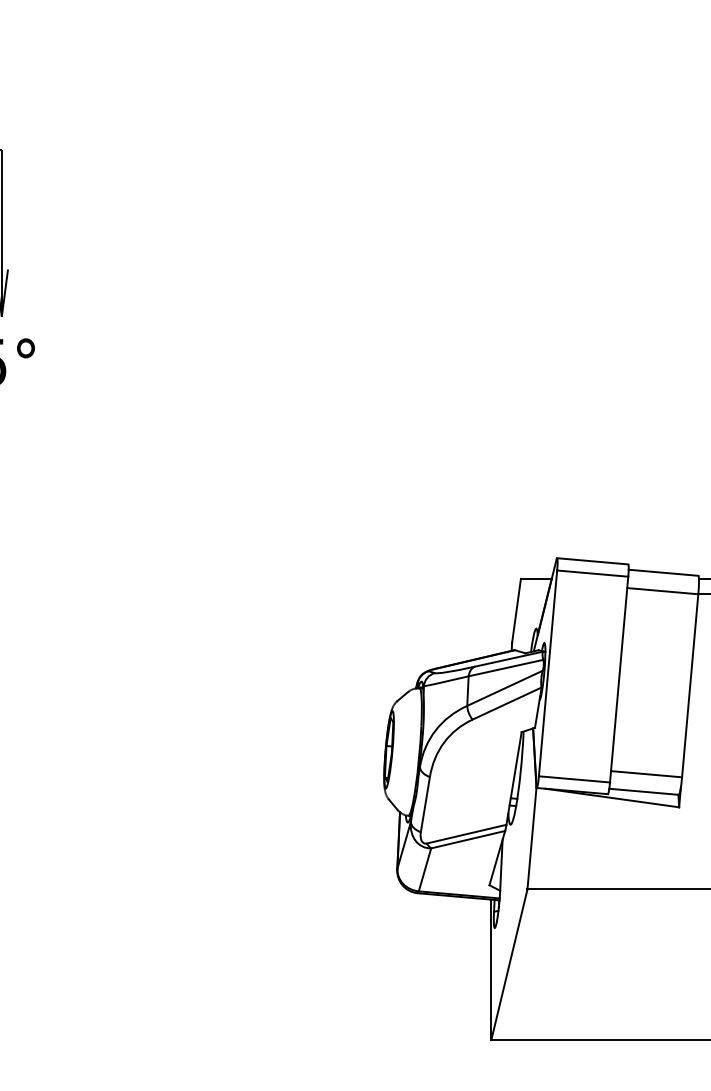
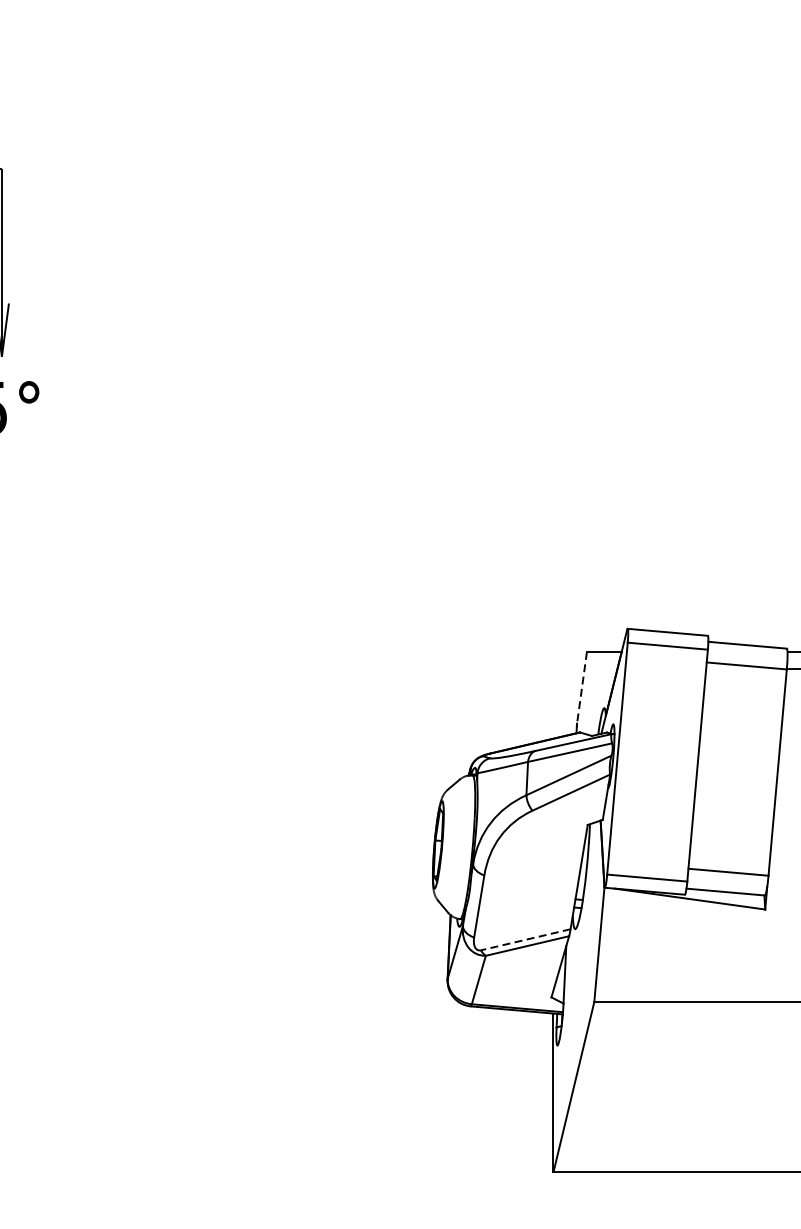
line: (516, 611) -> (581, 688), solid -> dashed
line: (466, 834) -> (525, 940), solid -> dashed

